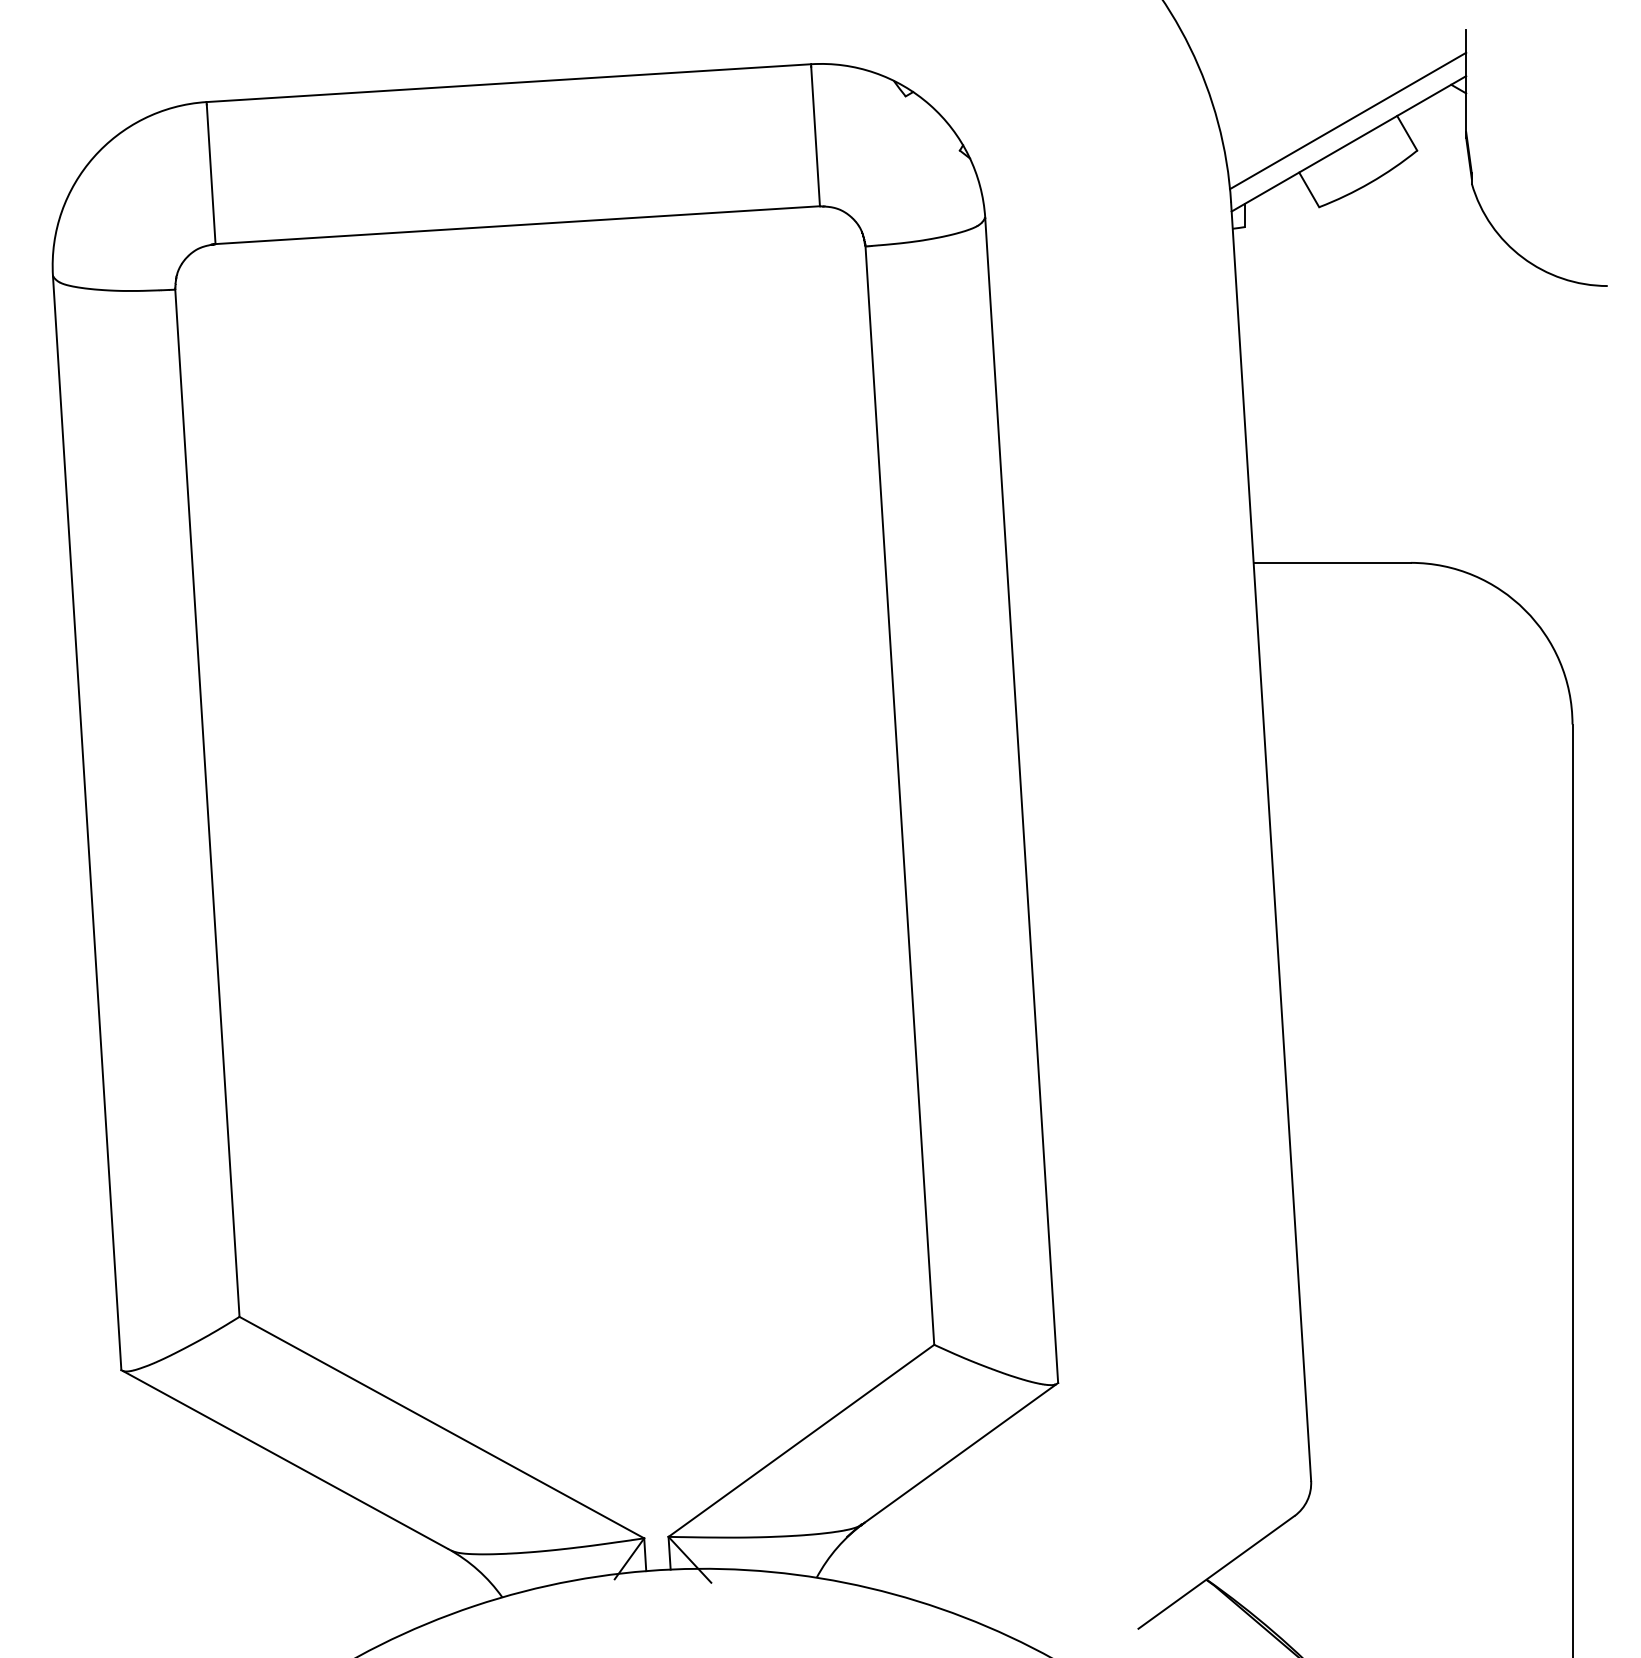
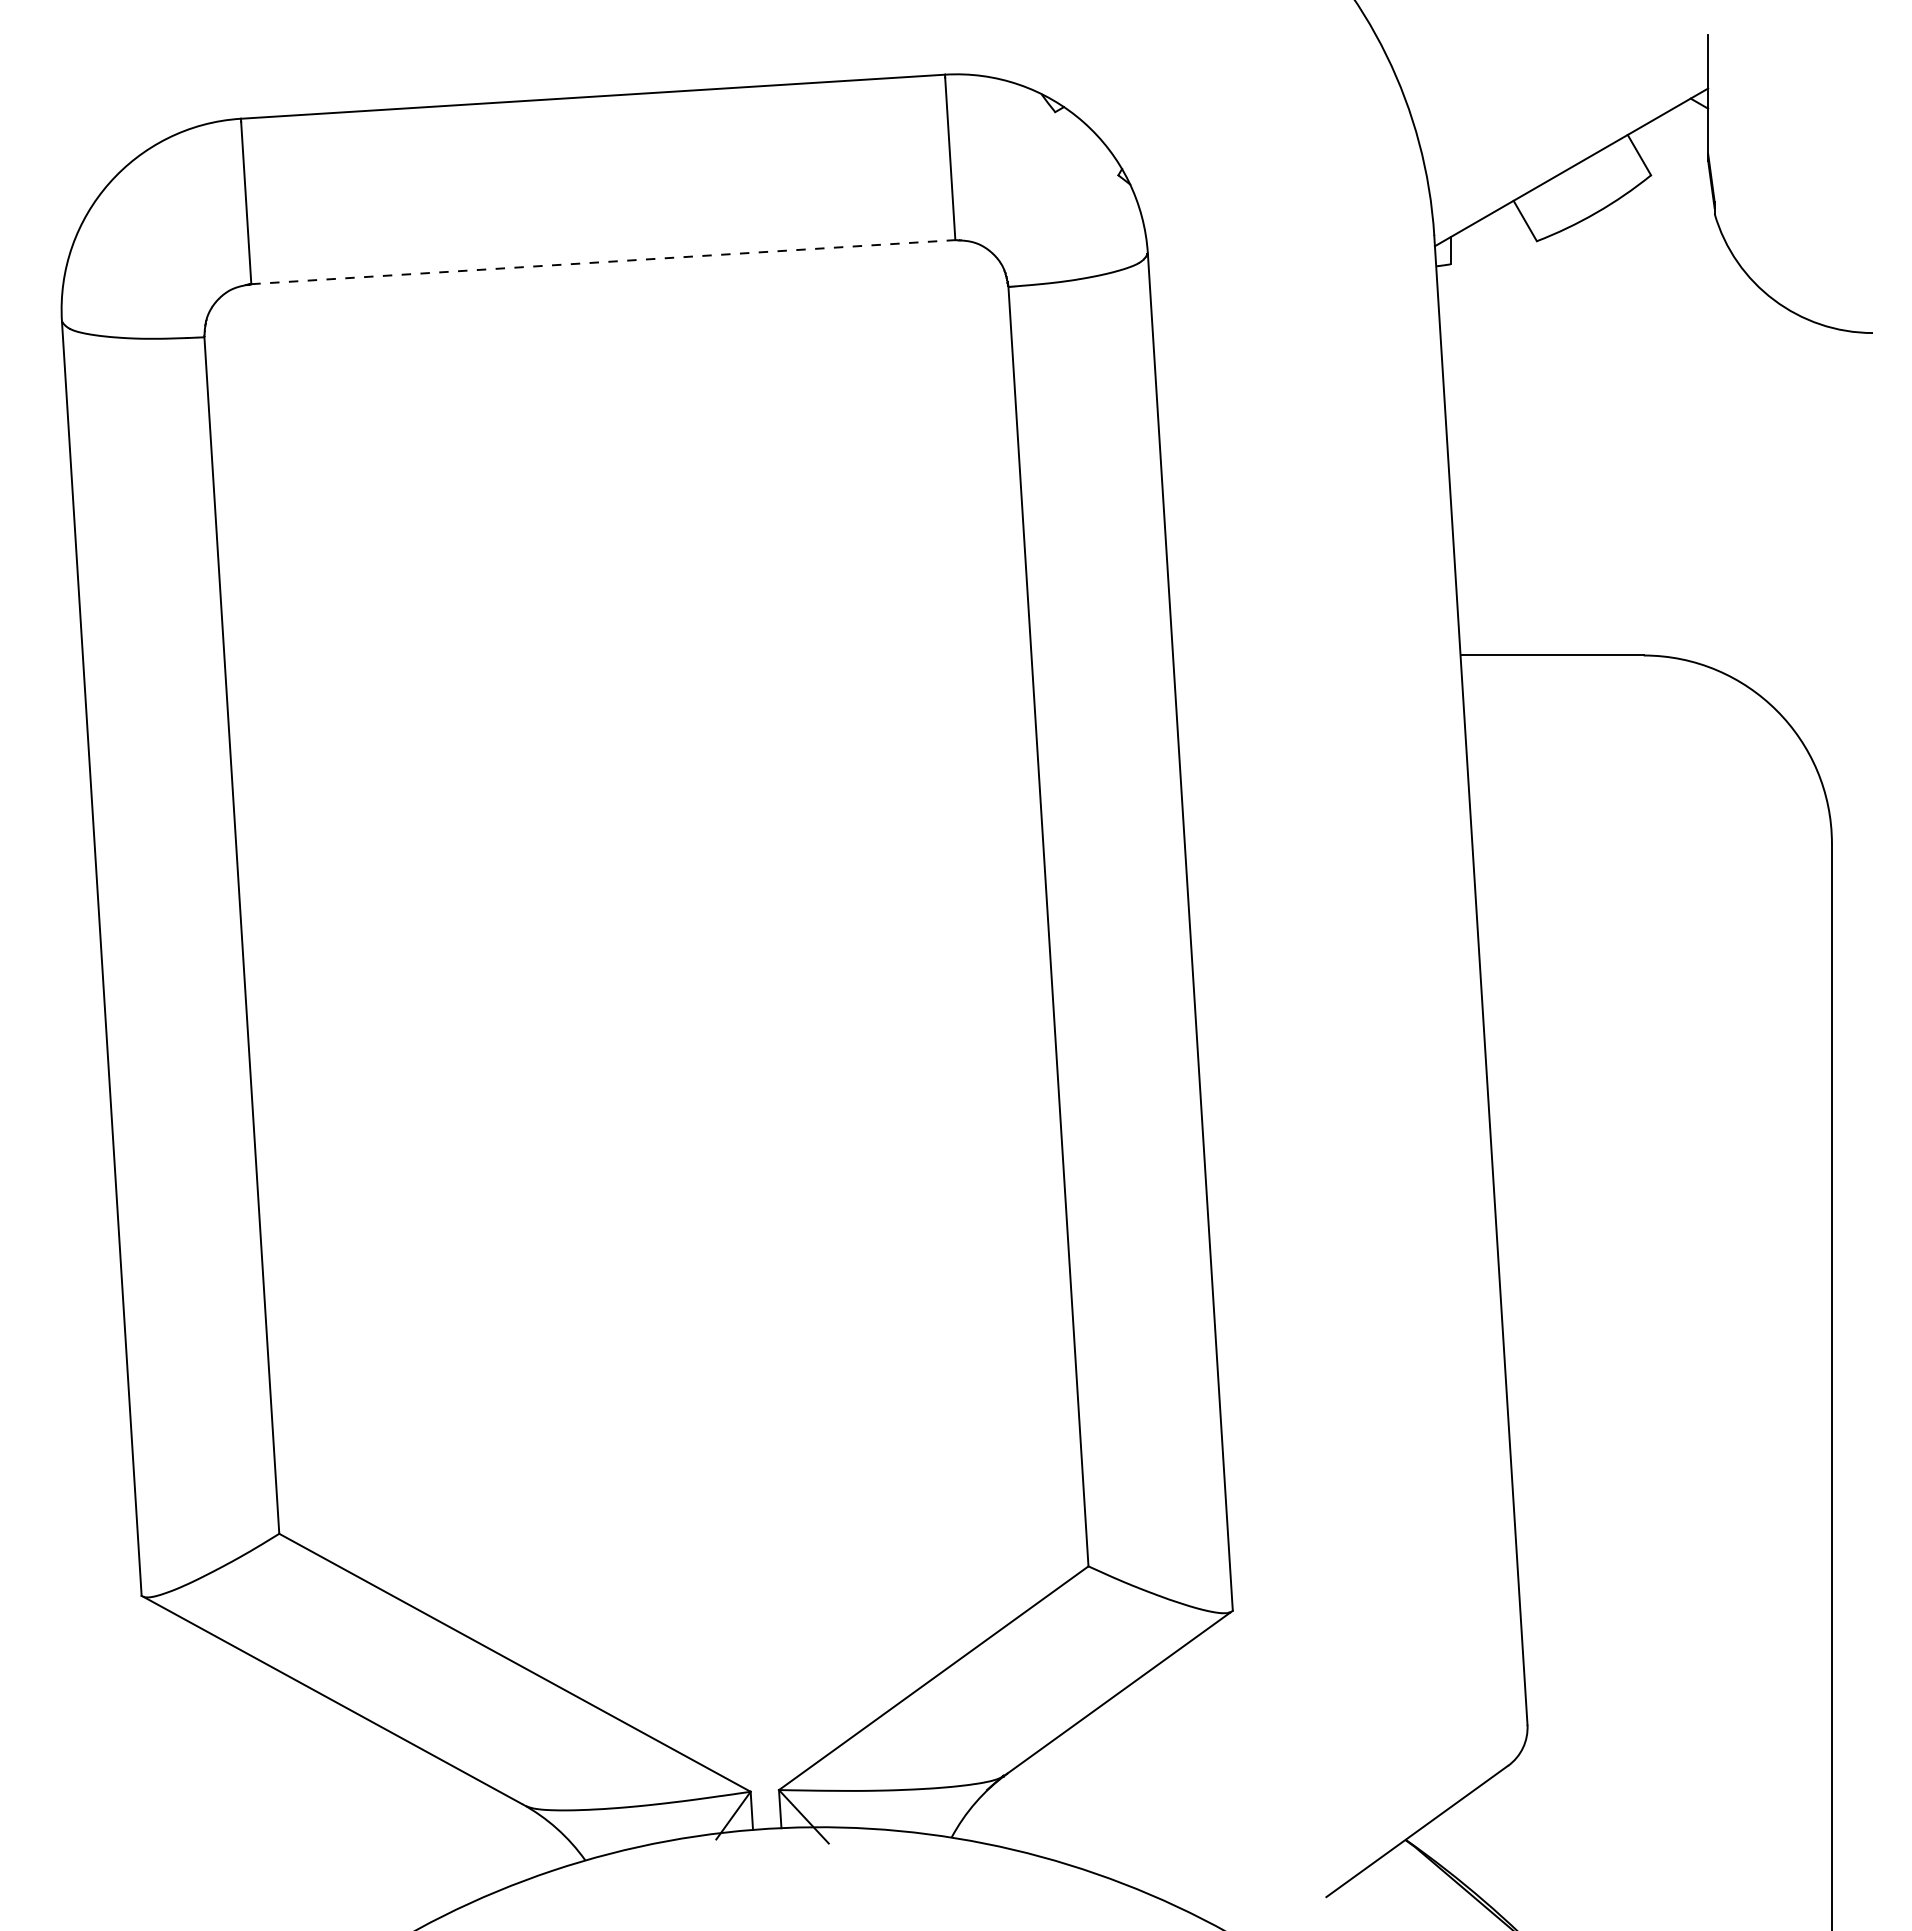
line: (1348, 120) -> (1570, 140), removed
line: (517, 225) -> (603, 262), solid -> dashed

